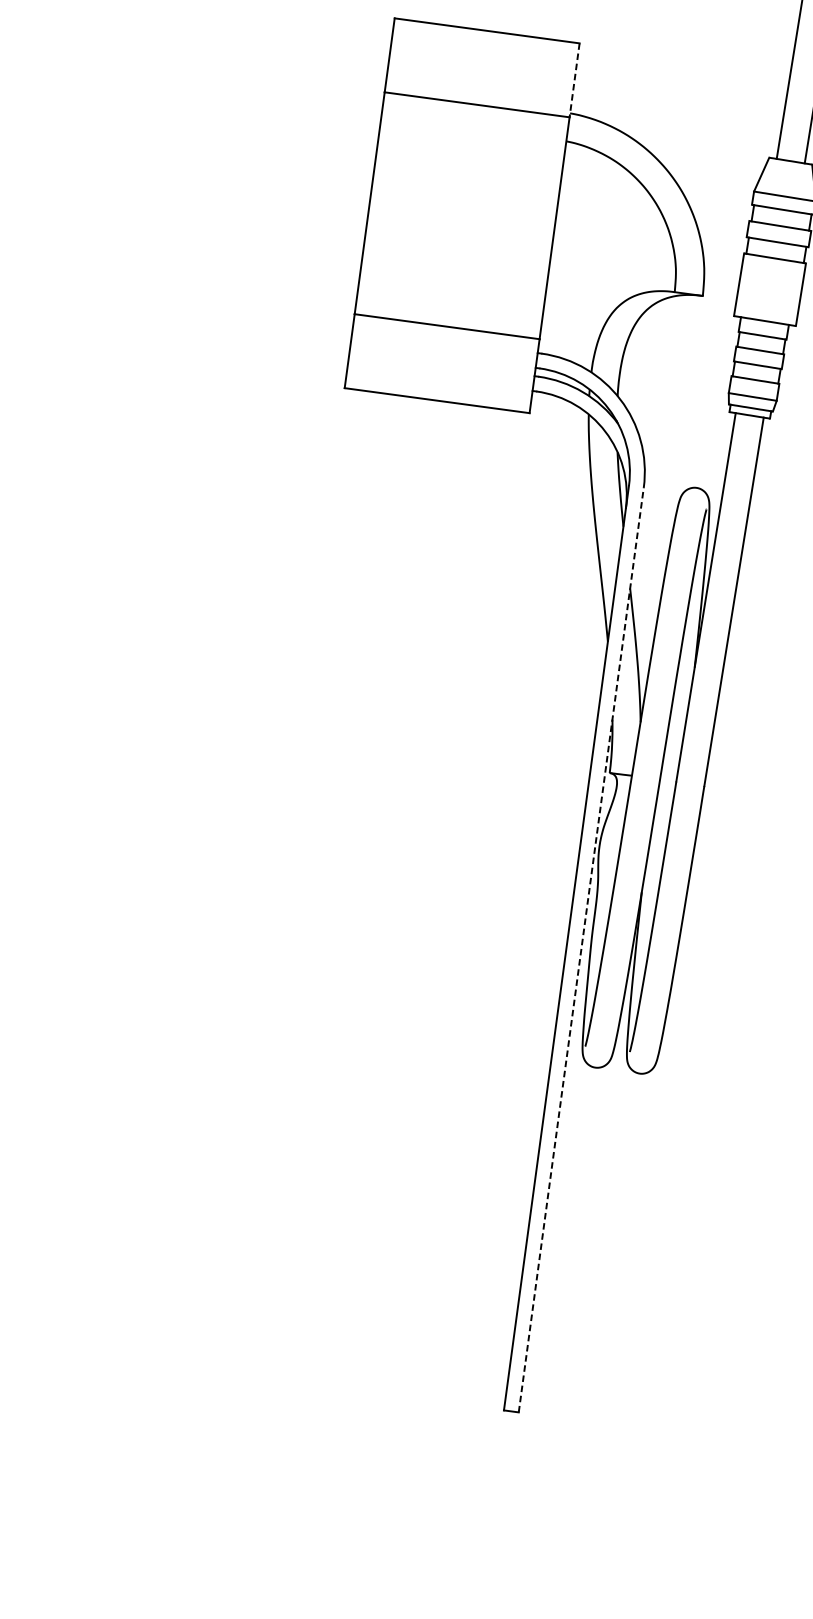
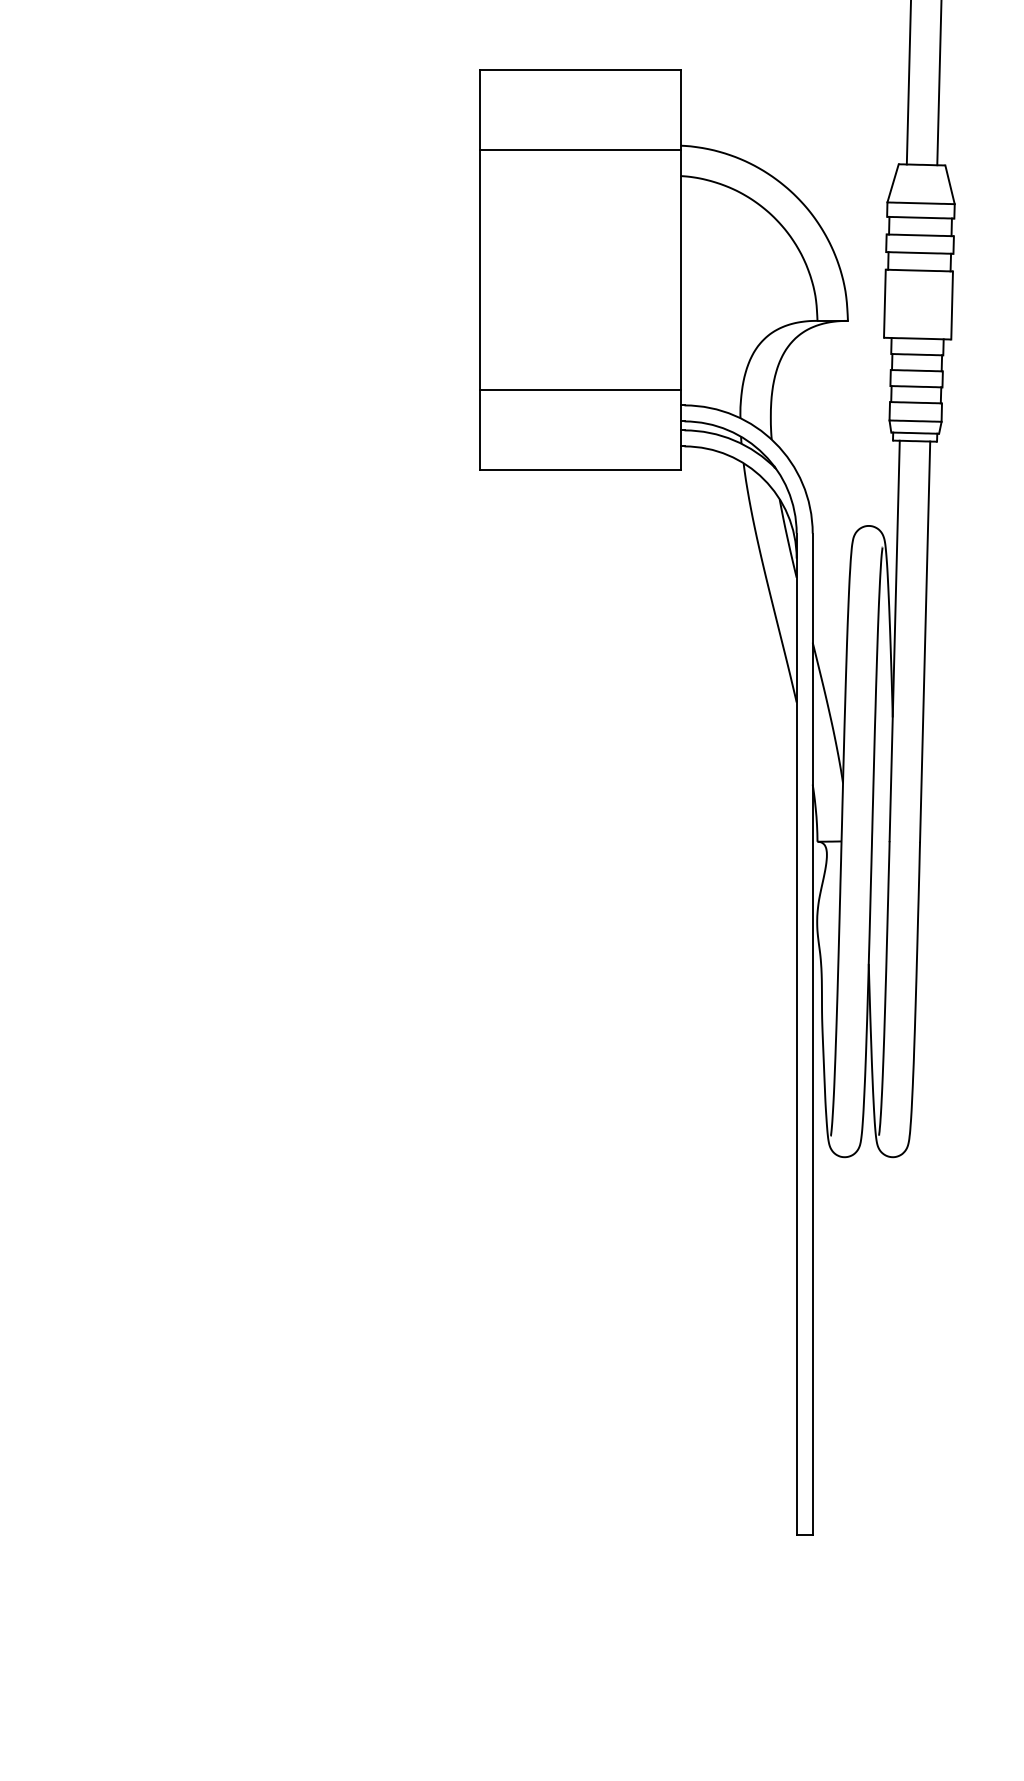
line: (574, 80) -> (680, 110), dashed -> solid
line: (581, 950) -> (812, 1034), dashed -> solid

